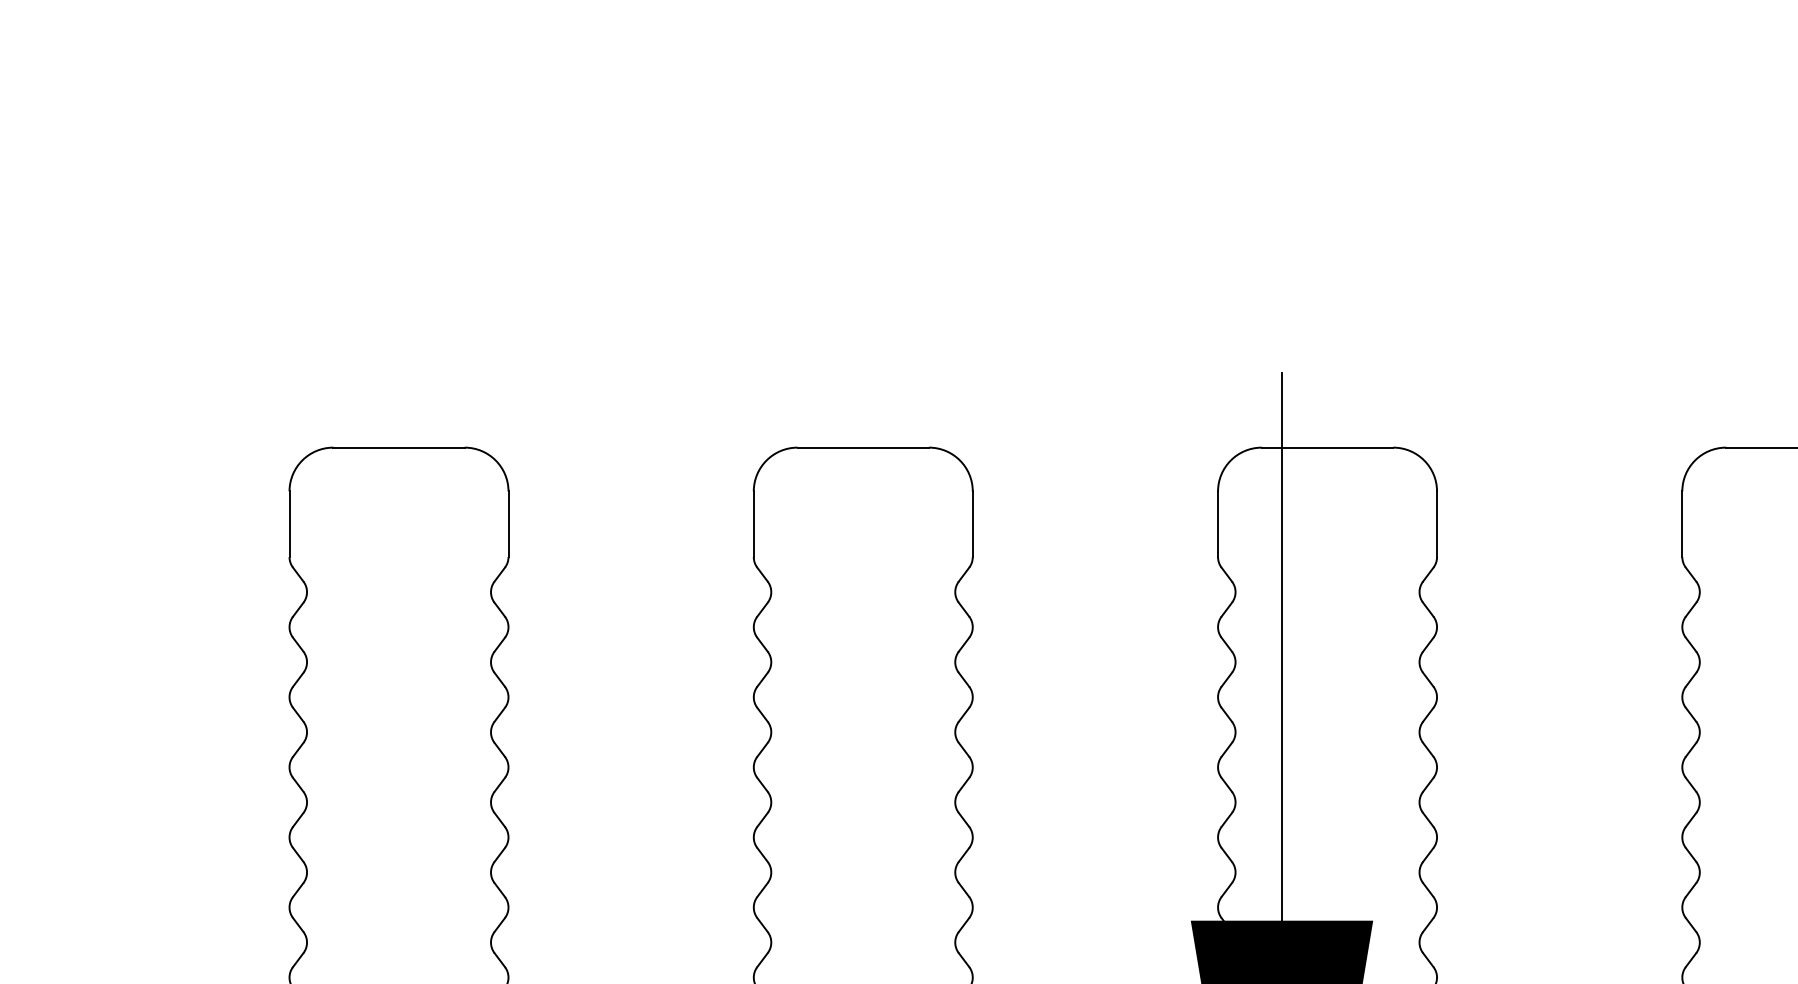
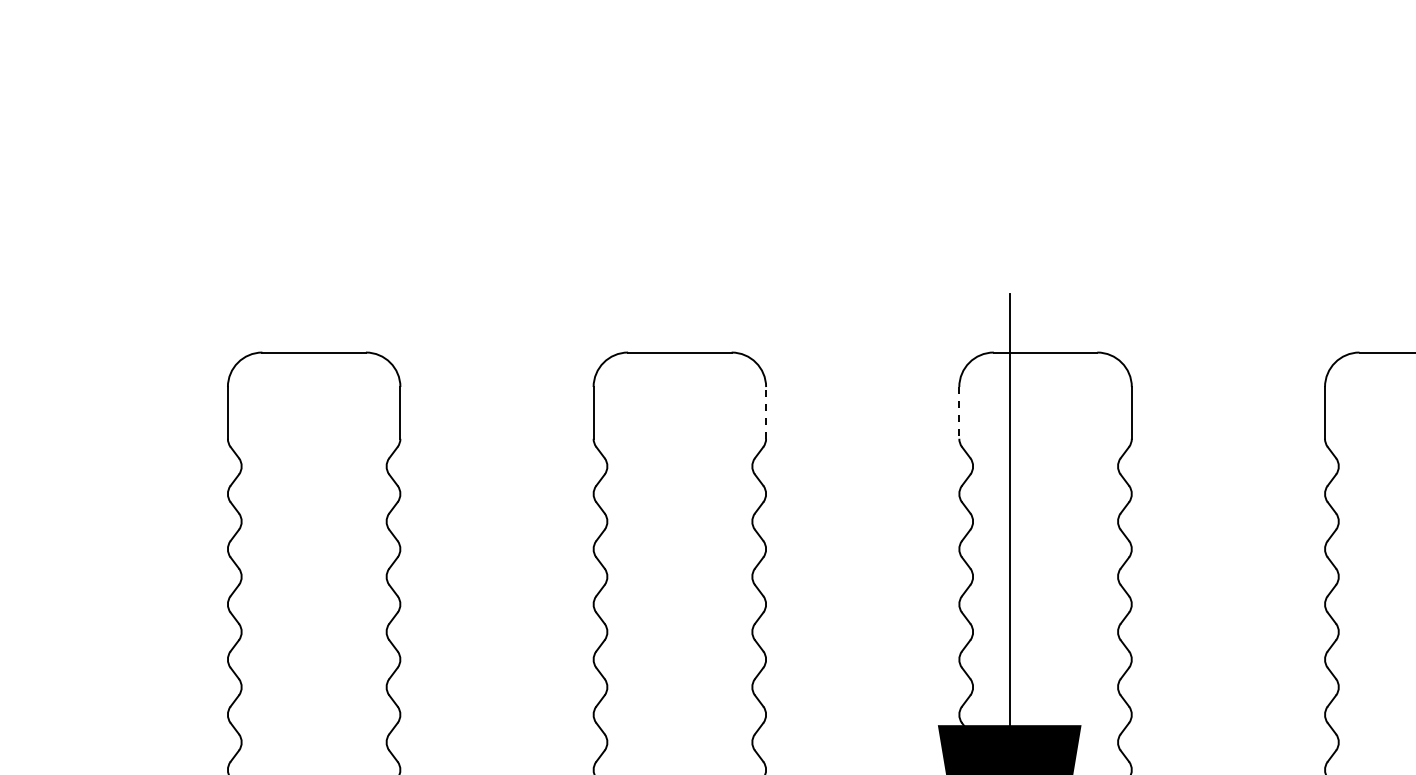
line: (973, 523) -> (766, 412), solid -> dashed
line: (1218, 523) -> (959, 412), solid -> dashed

